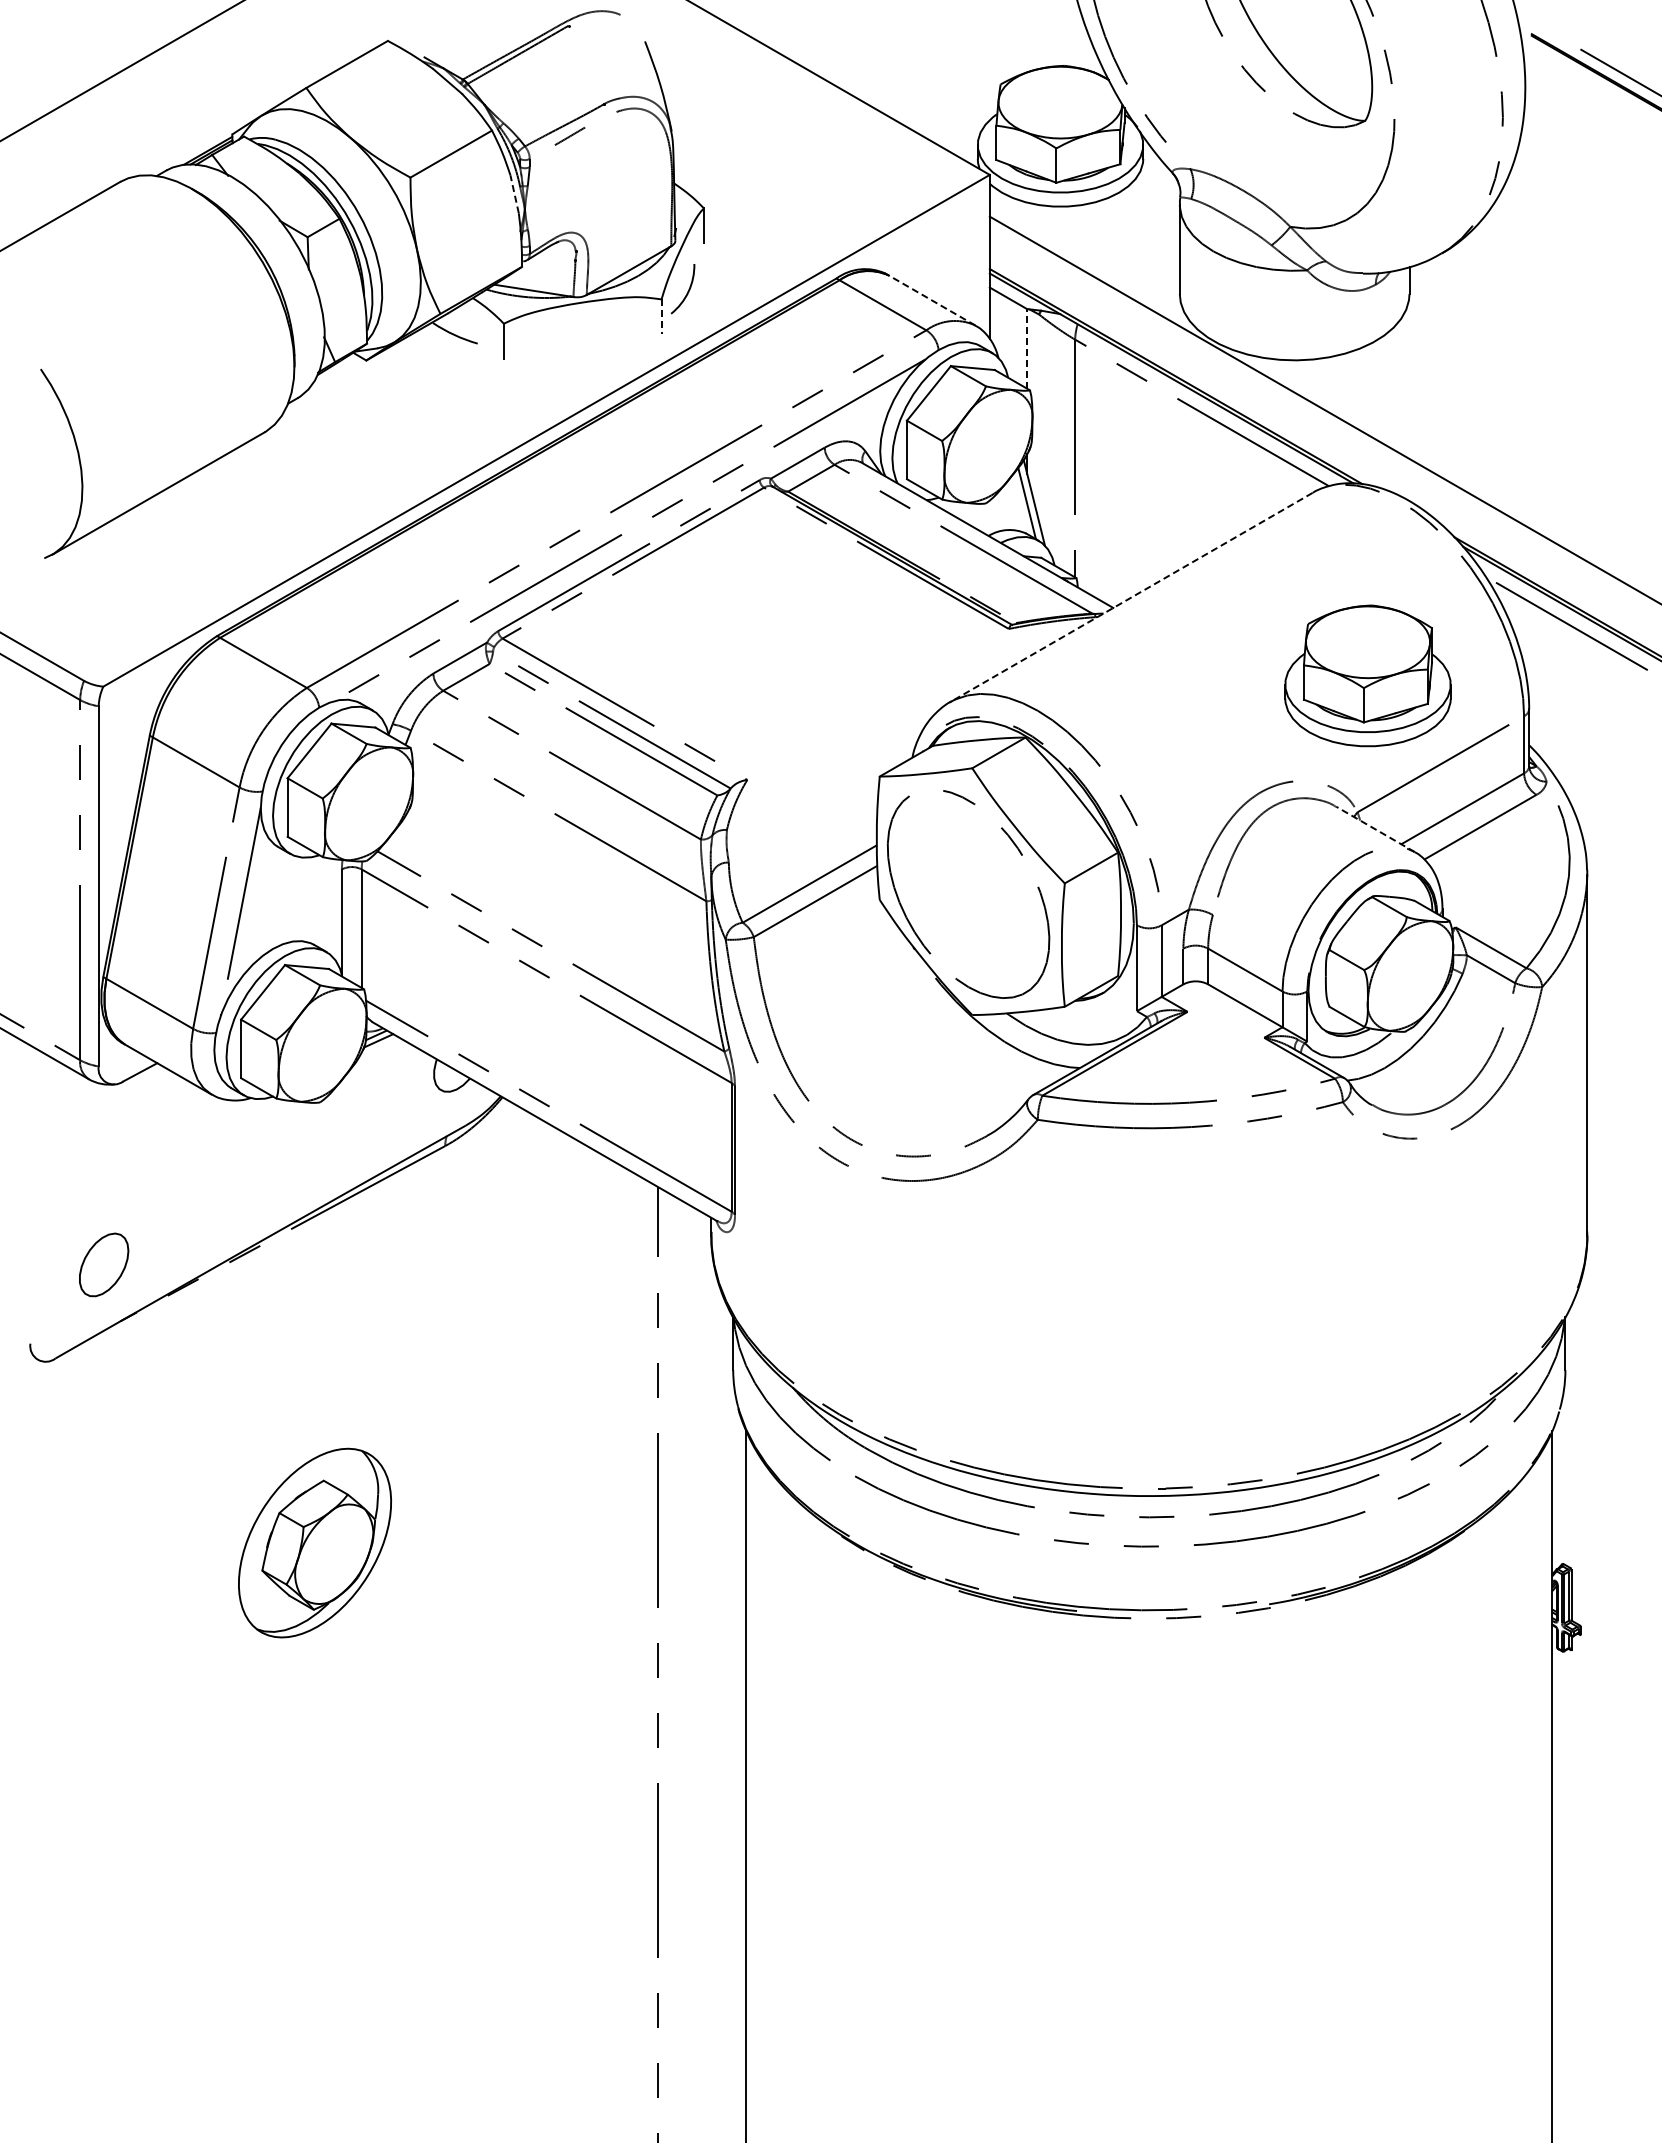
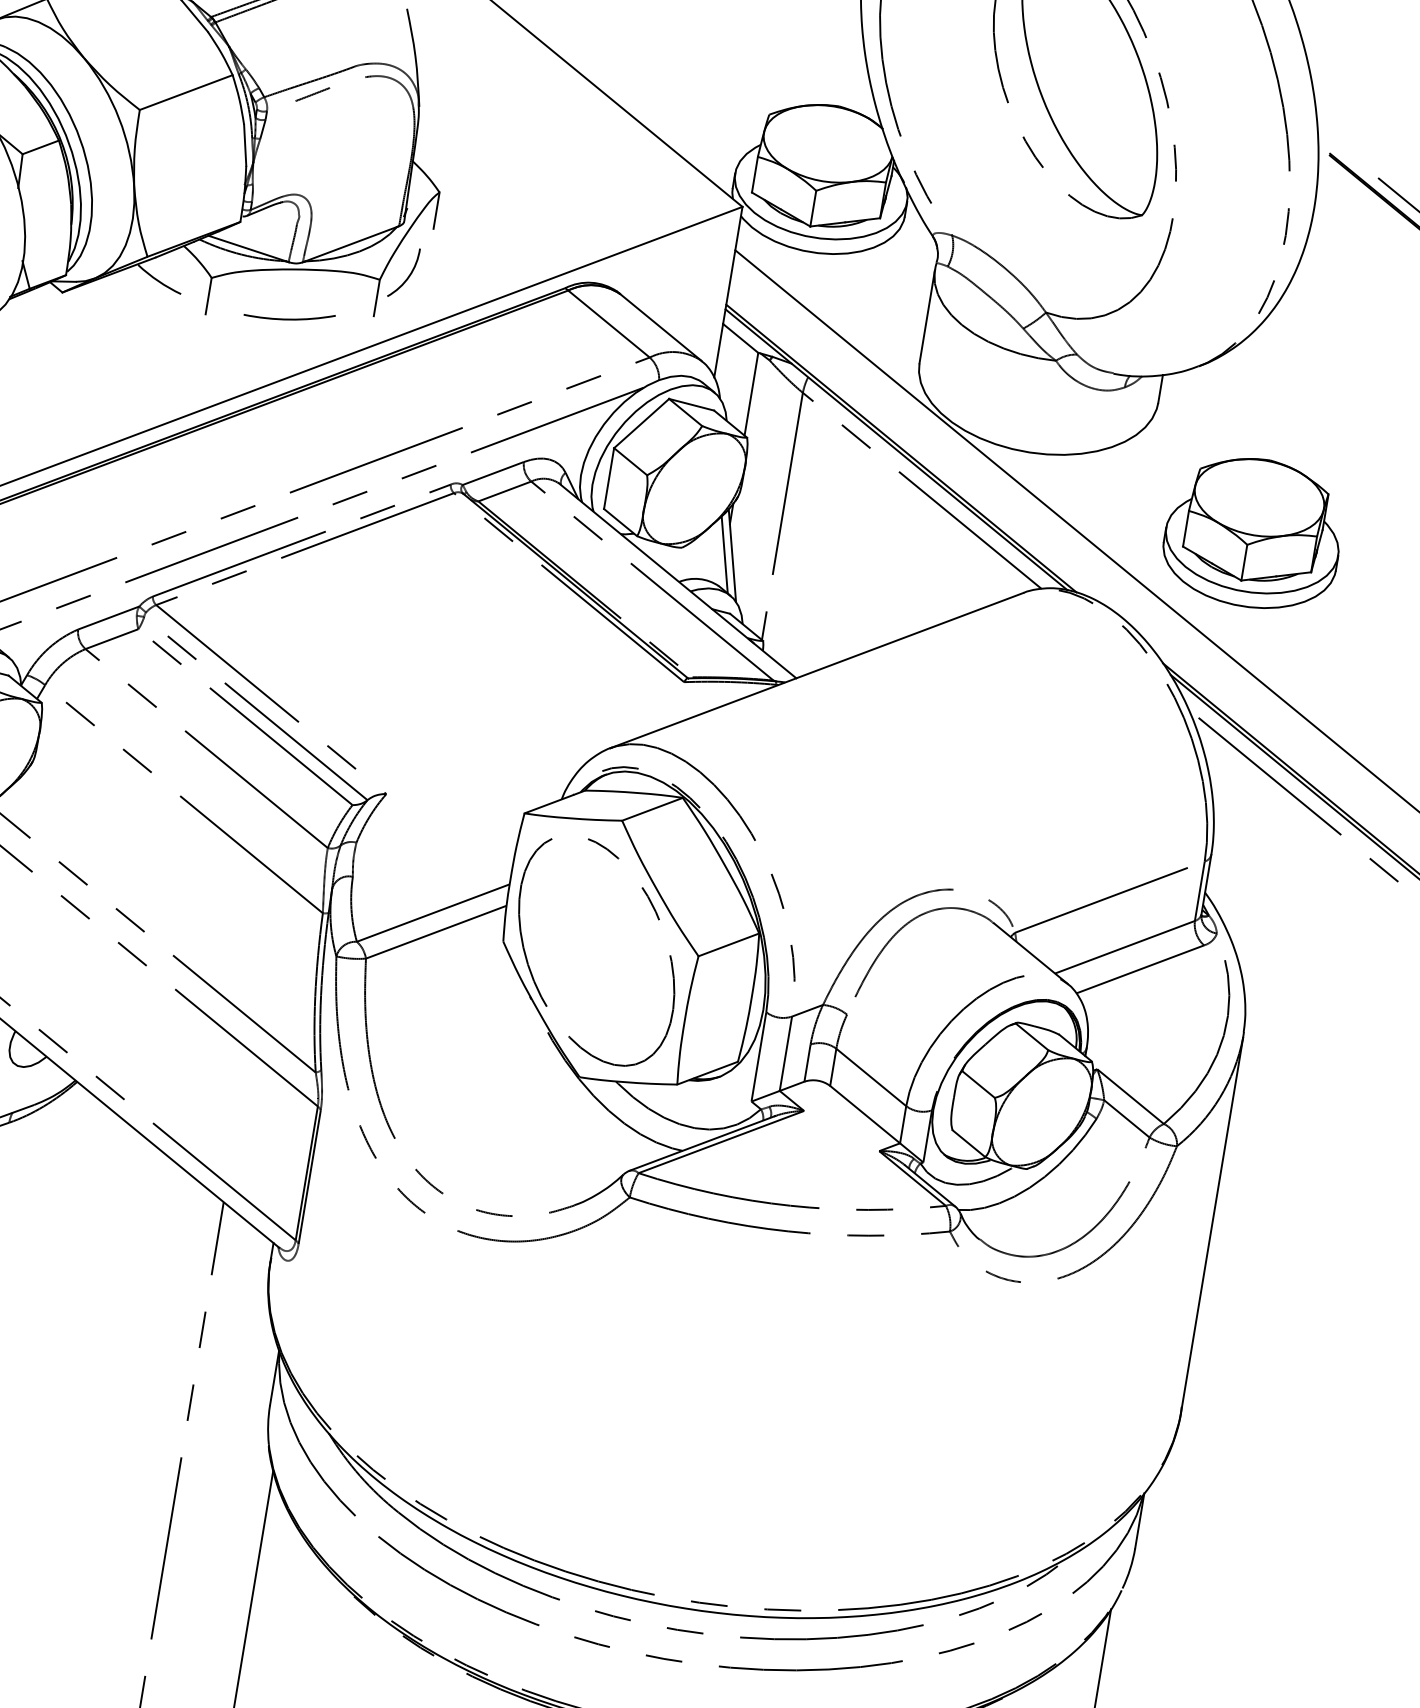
line: (514, 193) -> (245, 144), dashed -> solid
line: (931, 300) -> (660, 327), dashed -> solid
line: (661, 317) -> (376, 298), dashed -> solid
line: (1027, 348) -> (751, 393), dashed -> solid
arc: (582, 349) -> (289, 318), added
line: (1130, 597) -> (816, 670), dashed -> solid
part: (1367, 675) -> (1253, 532), moved
line: (1375, 829) -> (1030, 953), dashed -> solid

